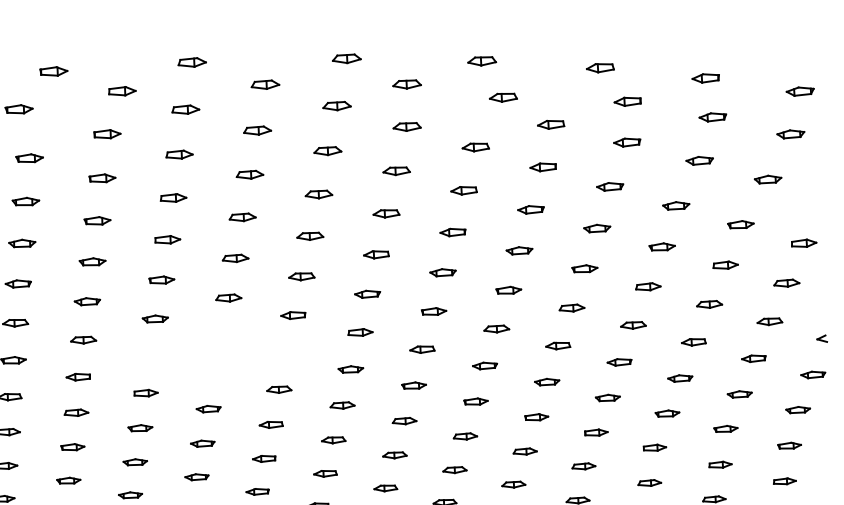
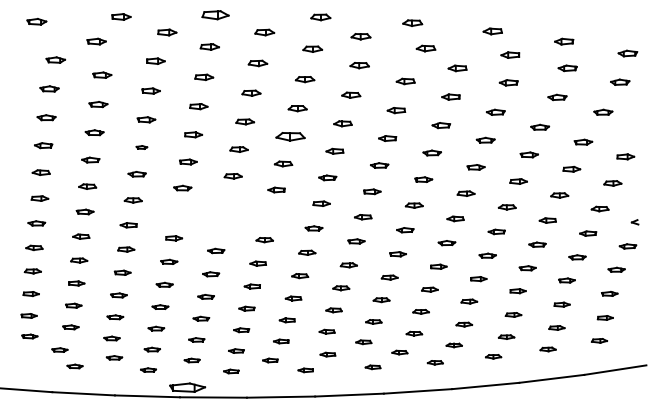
part: (191, 61) -> (215, 14), size x1.4
part: (310, 235) -> (290, 136), size x1.6
part: (92, 261) -> (141, 147), size x0.6

